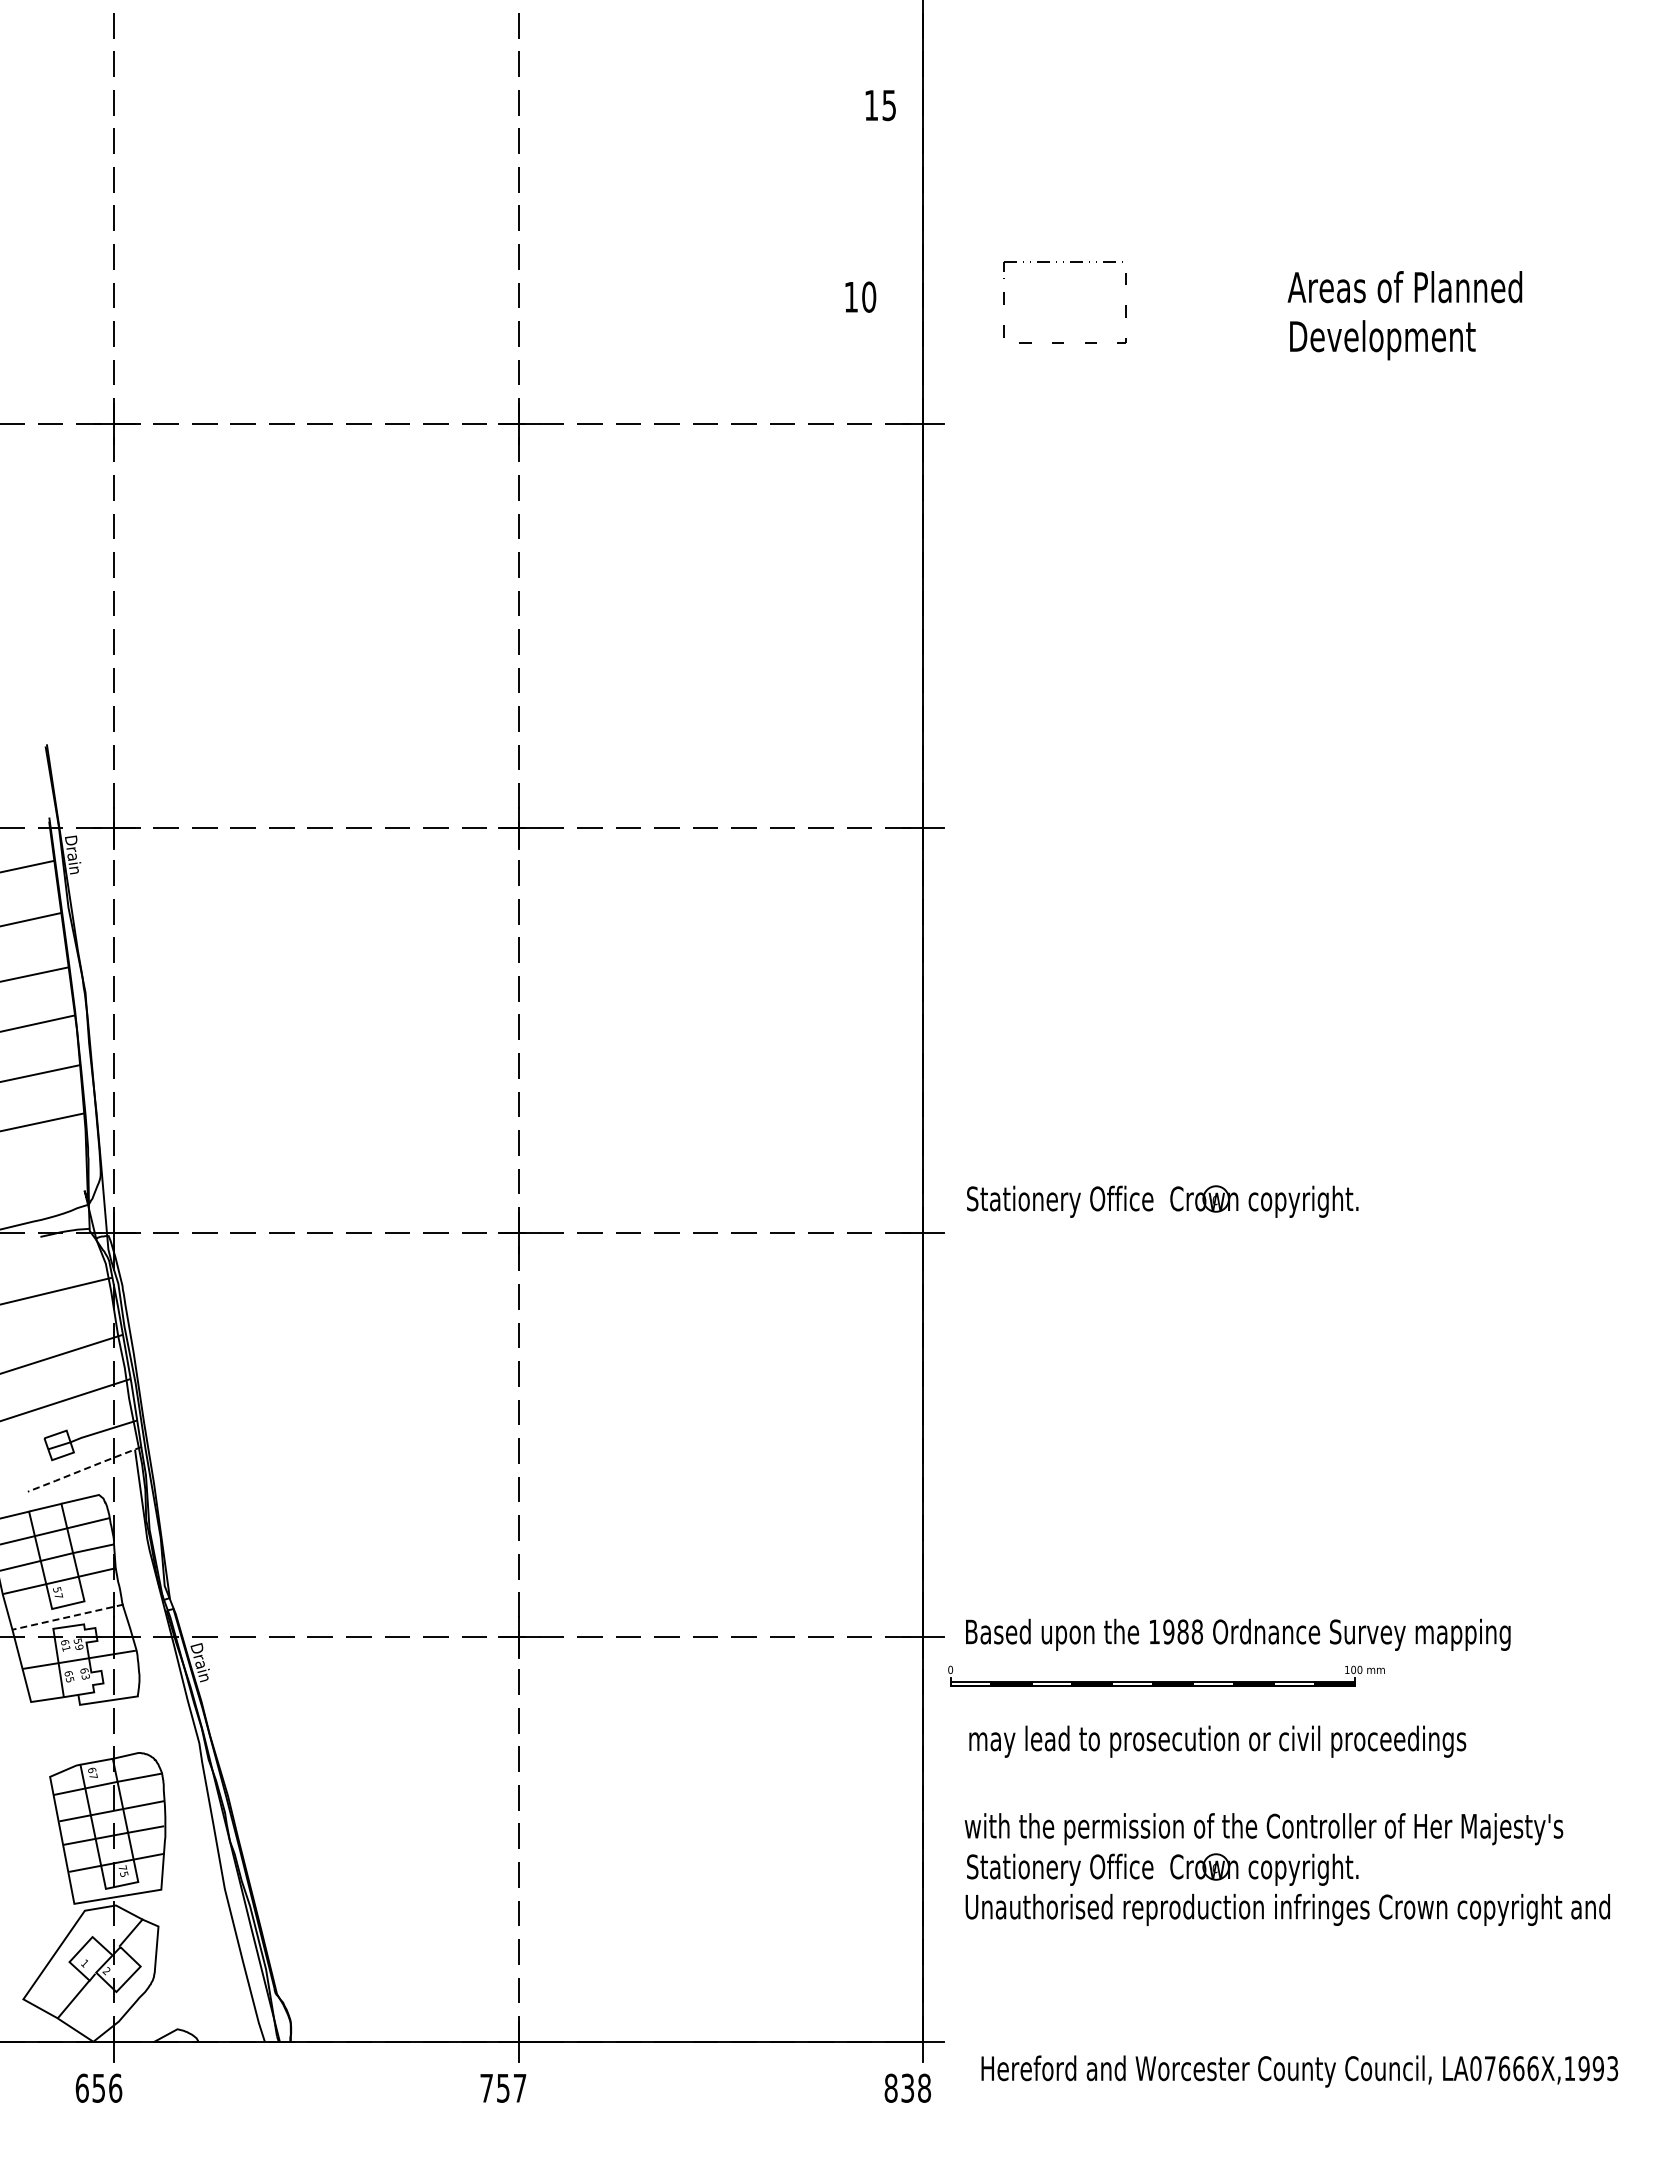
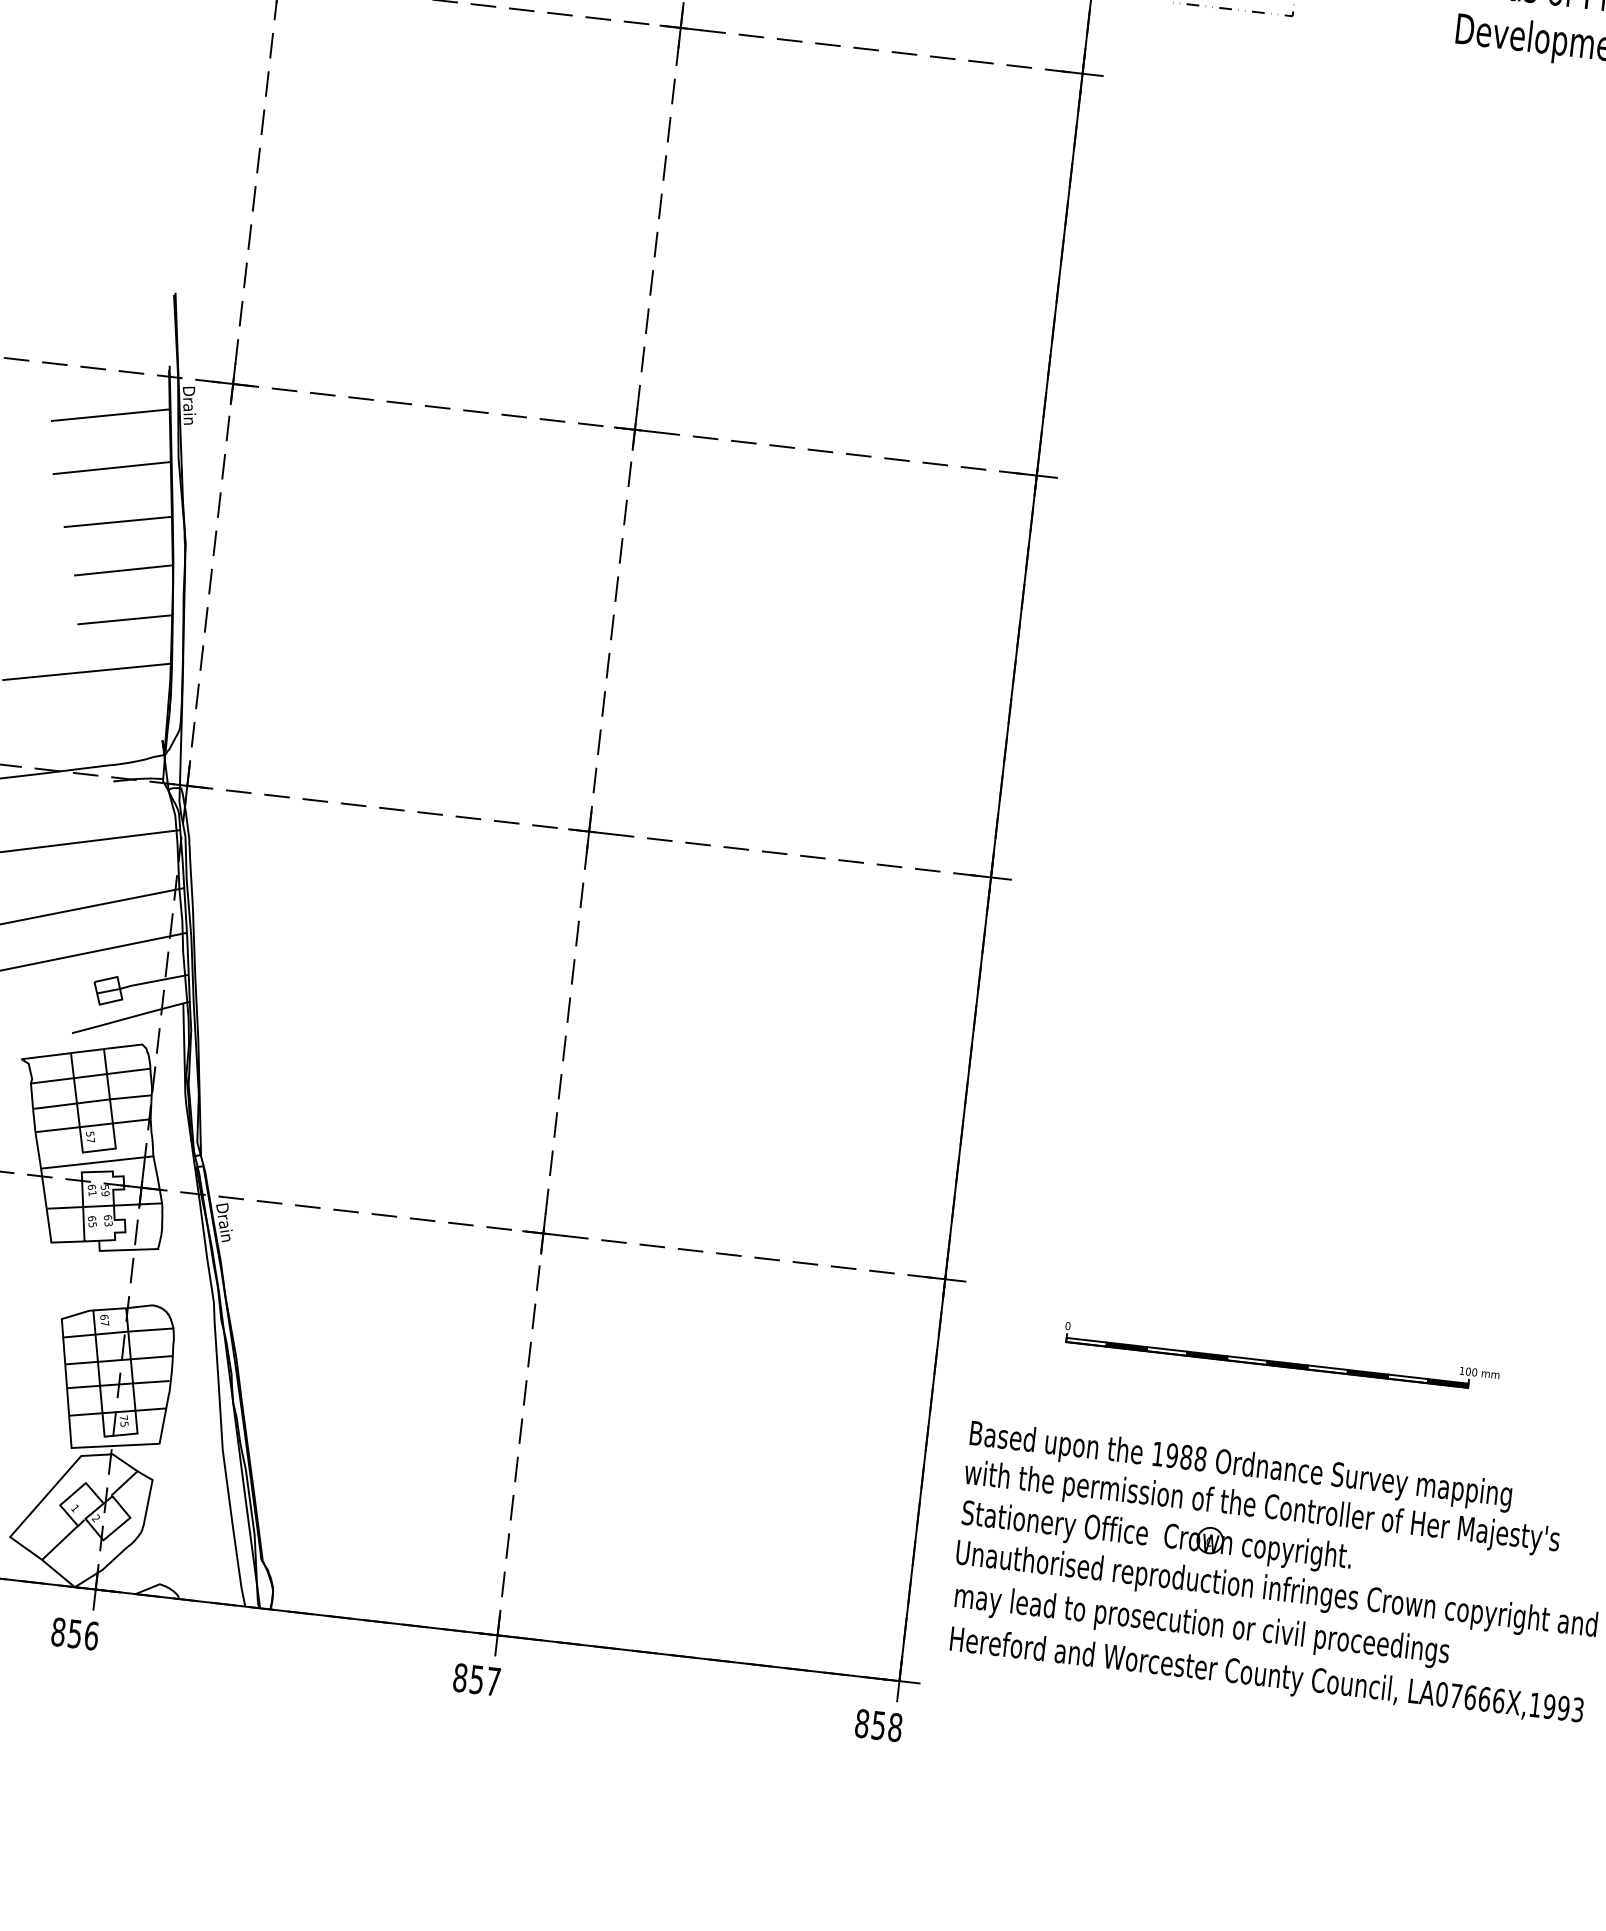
part: (1170, 1201) -> (1240, 874), removed
line: (84, 1469) -> (130, 1017), dashed -> solid
line: (68, 1617) -> (98, 1162), dashed -> solid
text: (1238, 1634) -> (1241, 1466), moved
part: (1166, 1675) -> (1281, 1356), moved
text: (1217, 1741) -> (1201, 1625), moved
text: (1299, 2071) -> (1266, 1677), moved
text: (81, 2087) -> (57, 1631), 656 -> 856
text: (486, 2087) -> (460, 1677), 757 -> 857
text: (908, 2087) -> (879, 1724), 838 -> 858

